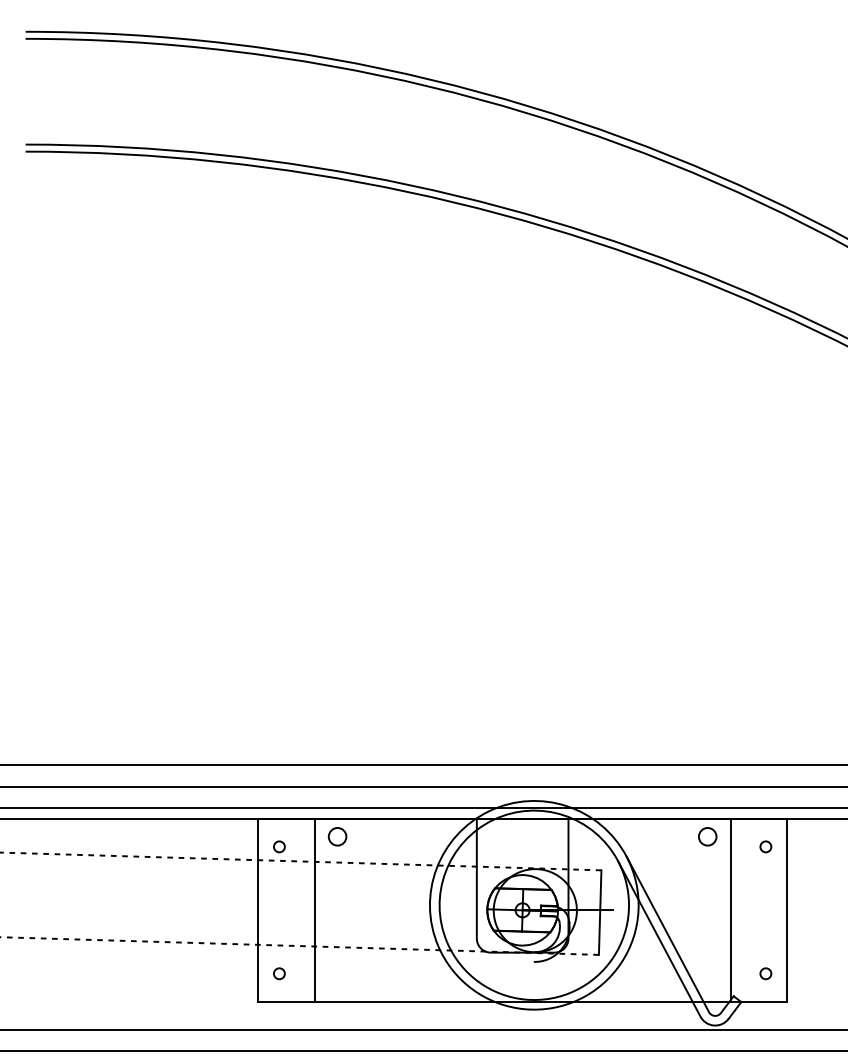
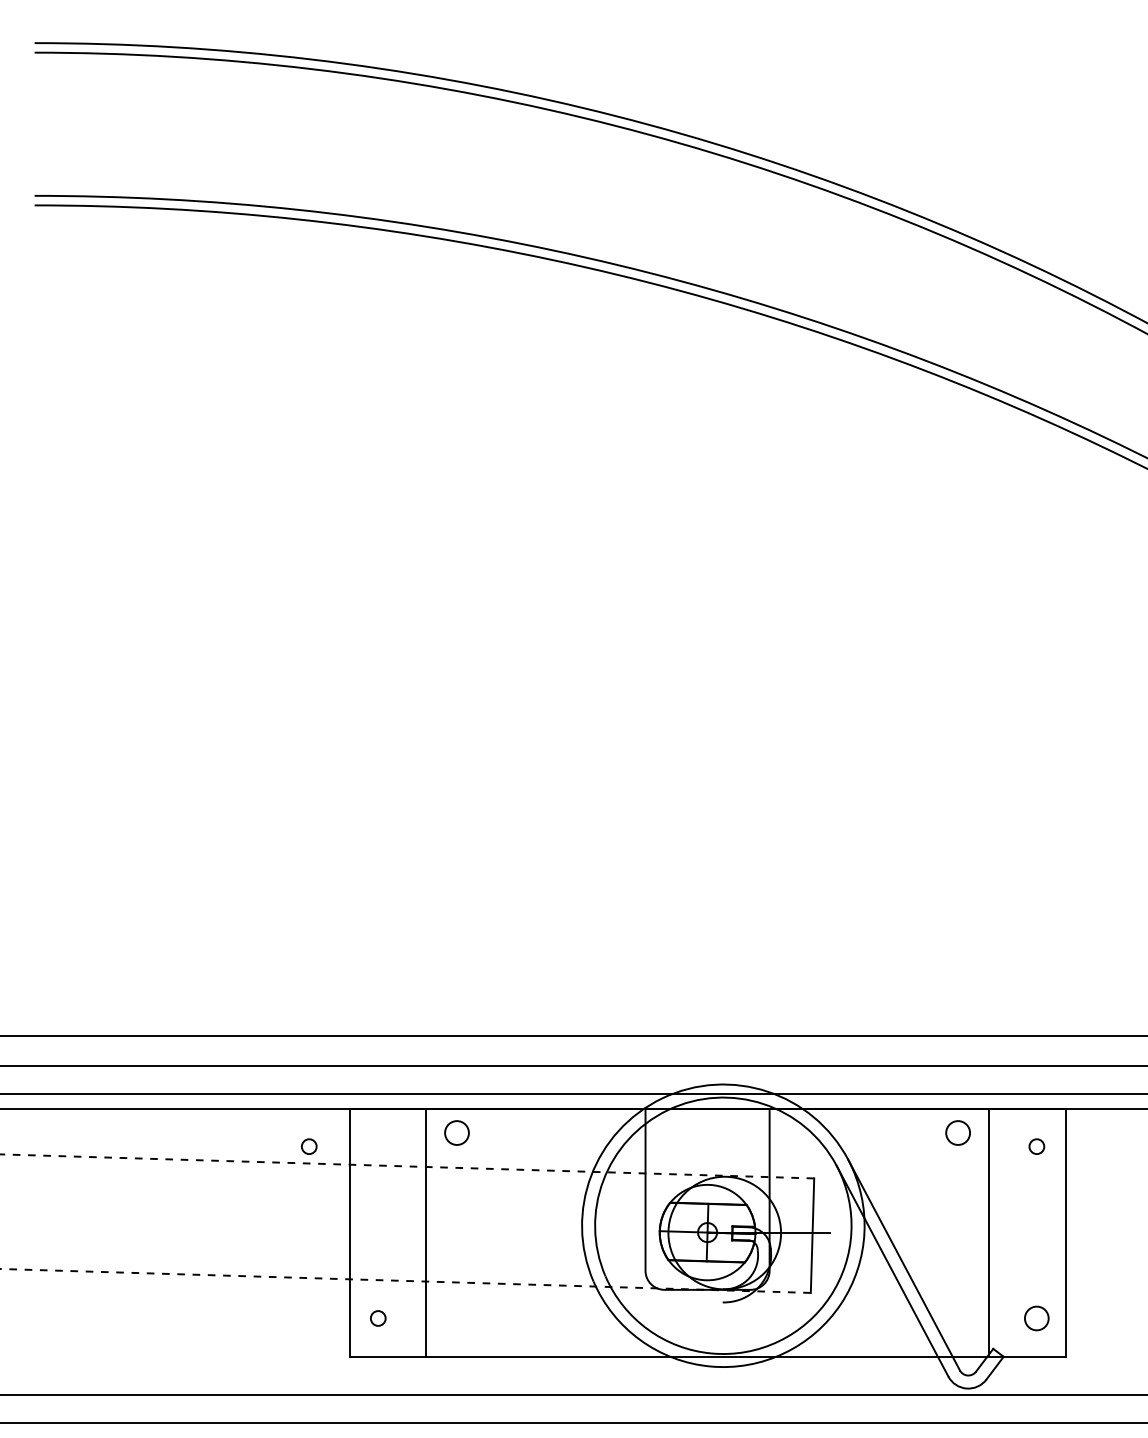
circle: (279, 846) -> (309, 1146), moved
circle: (765, 973) -> (1036, 1318), size x1.6

